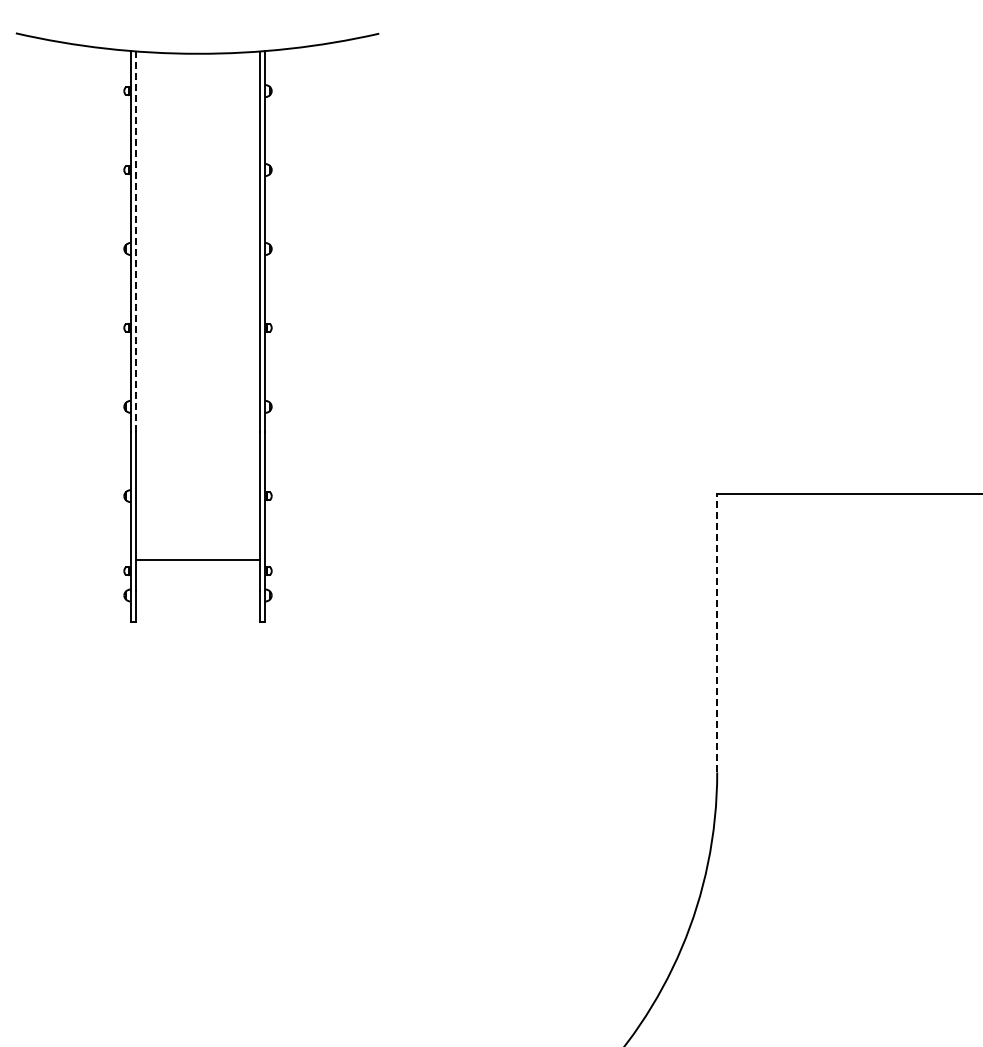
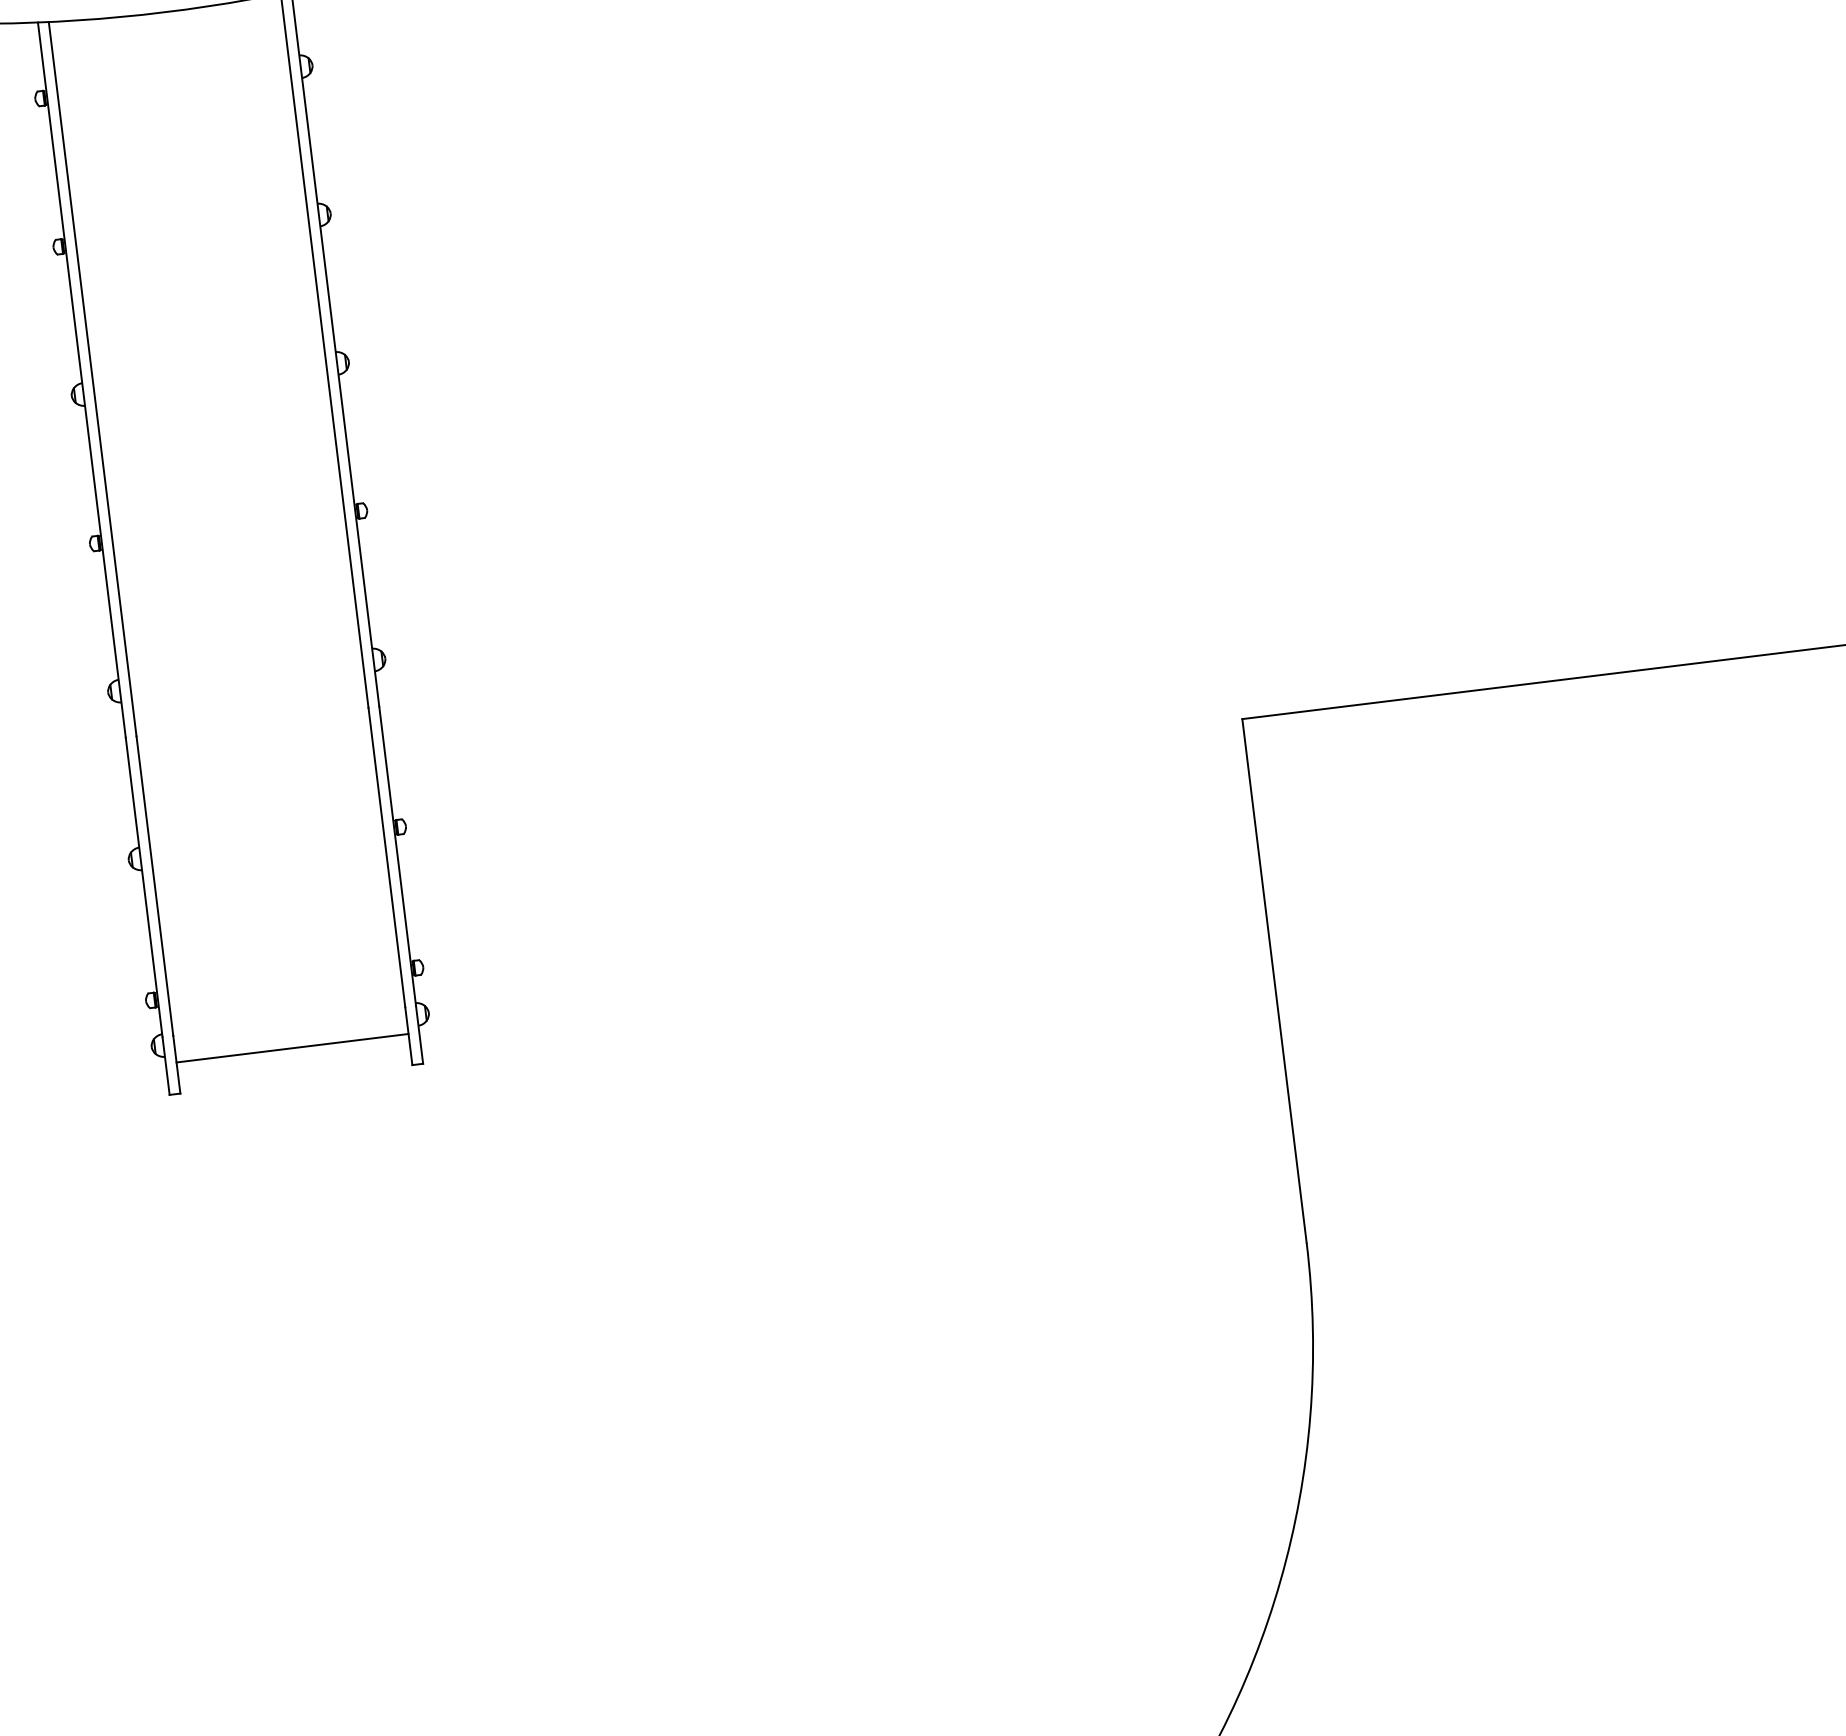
line: (136, 242) -> (93, 380), dashed -> solid
line: (197, 560) -> (291, 1048), moved
line: (717, 632) -> (1274, 979), dashed -> solid

